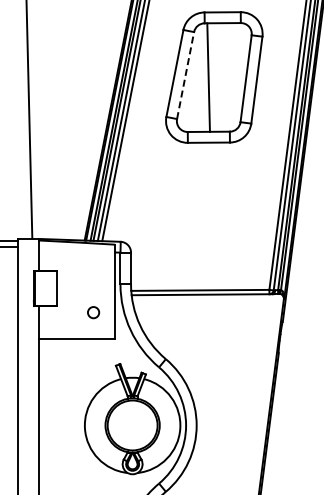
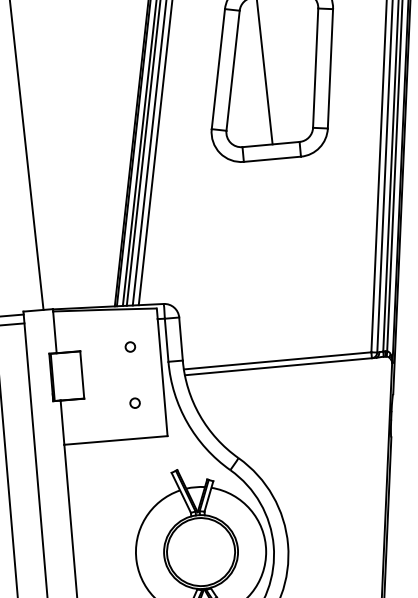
line: (185, 75) -> (232, 70), dashed -> solid
circle: (93, 270) -> (130, 346), added
circle: (93, 312) -> (135, 403), size x0.62

